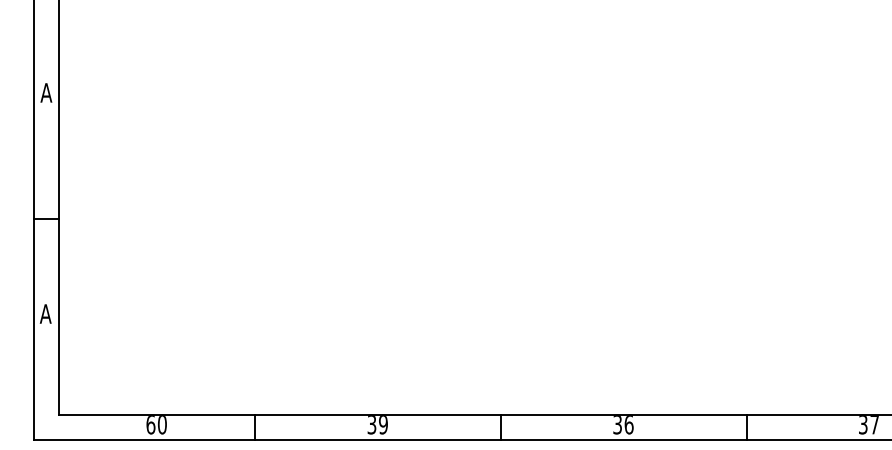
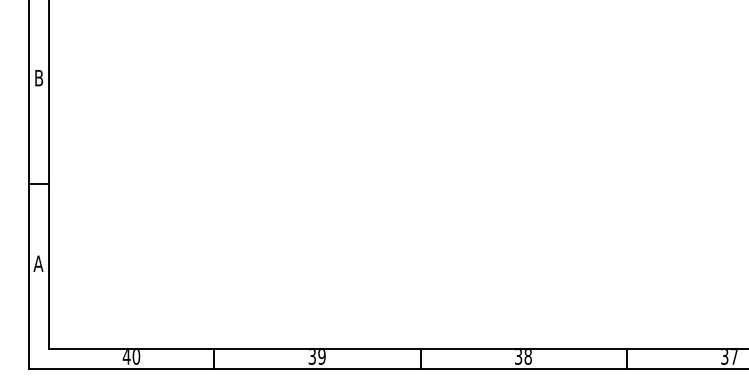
text: (45, 93) -> (38, 78), A -> B
text: (150, 425) -> (126, 357), 60 -> 40
text: (629, 425) -> (528, 357), 36 -> 38

